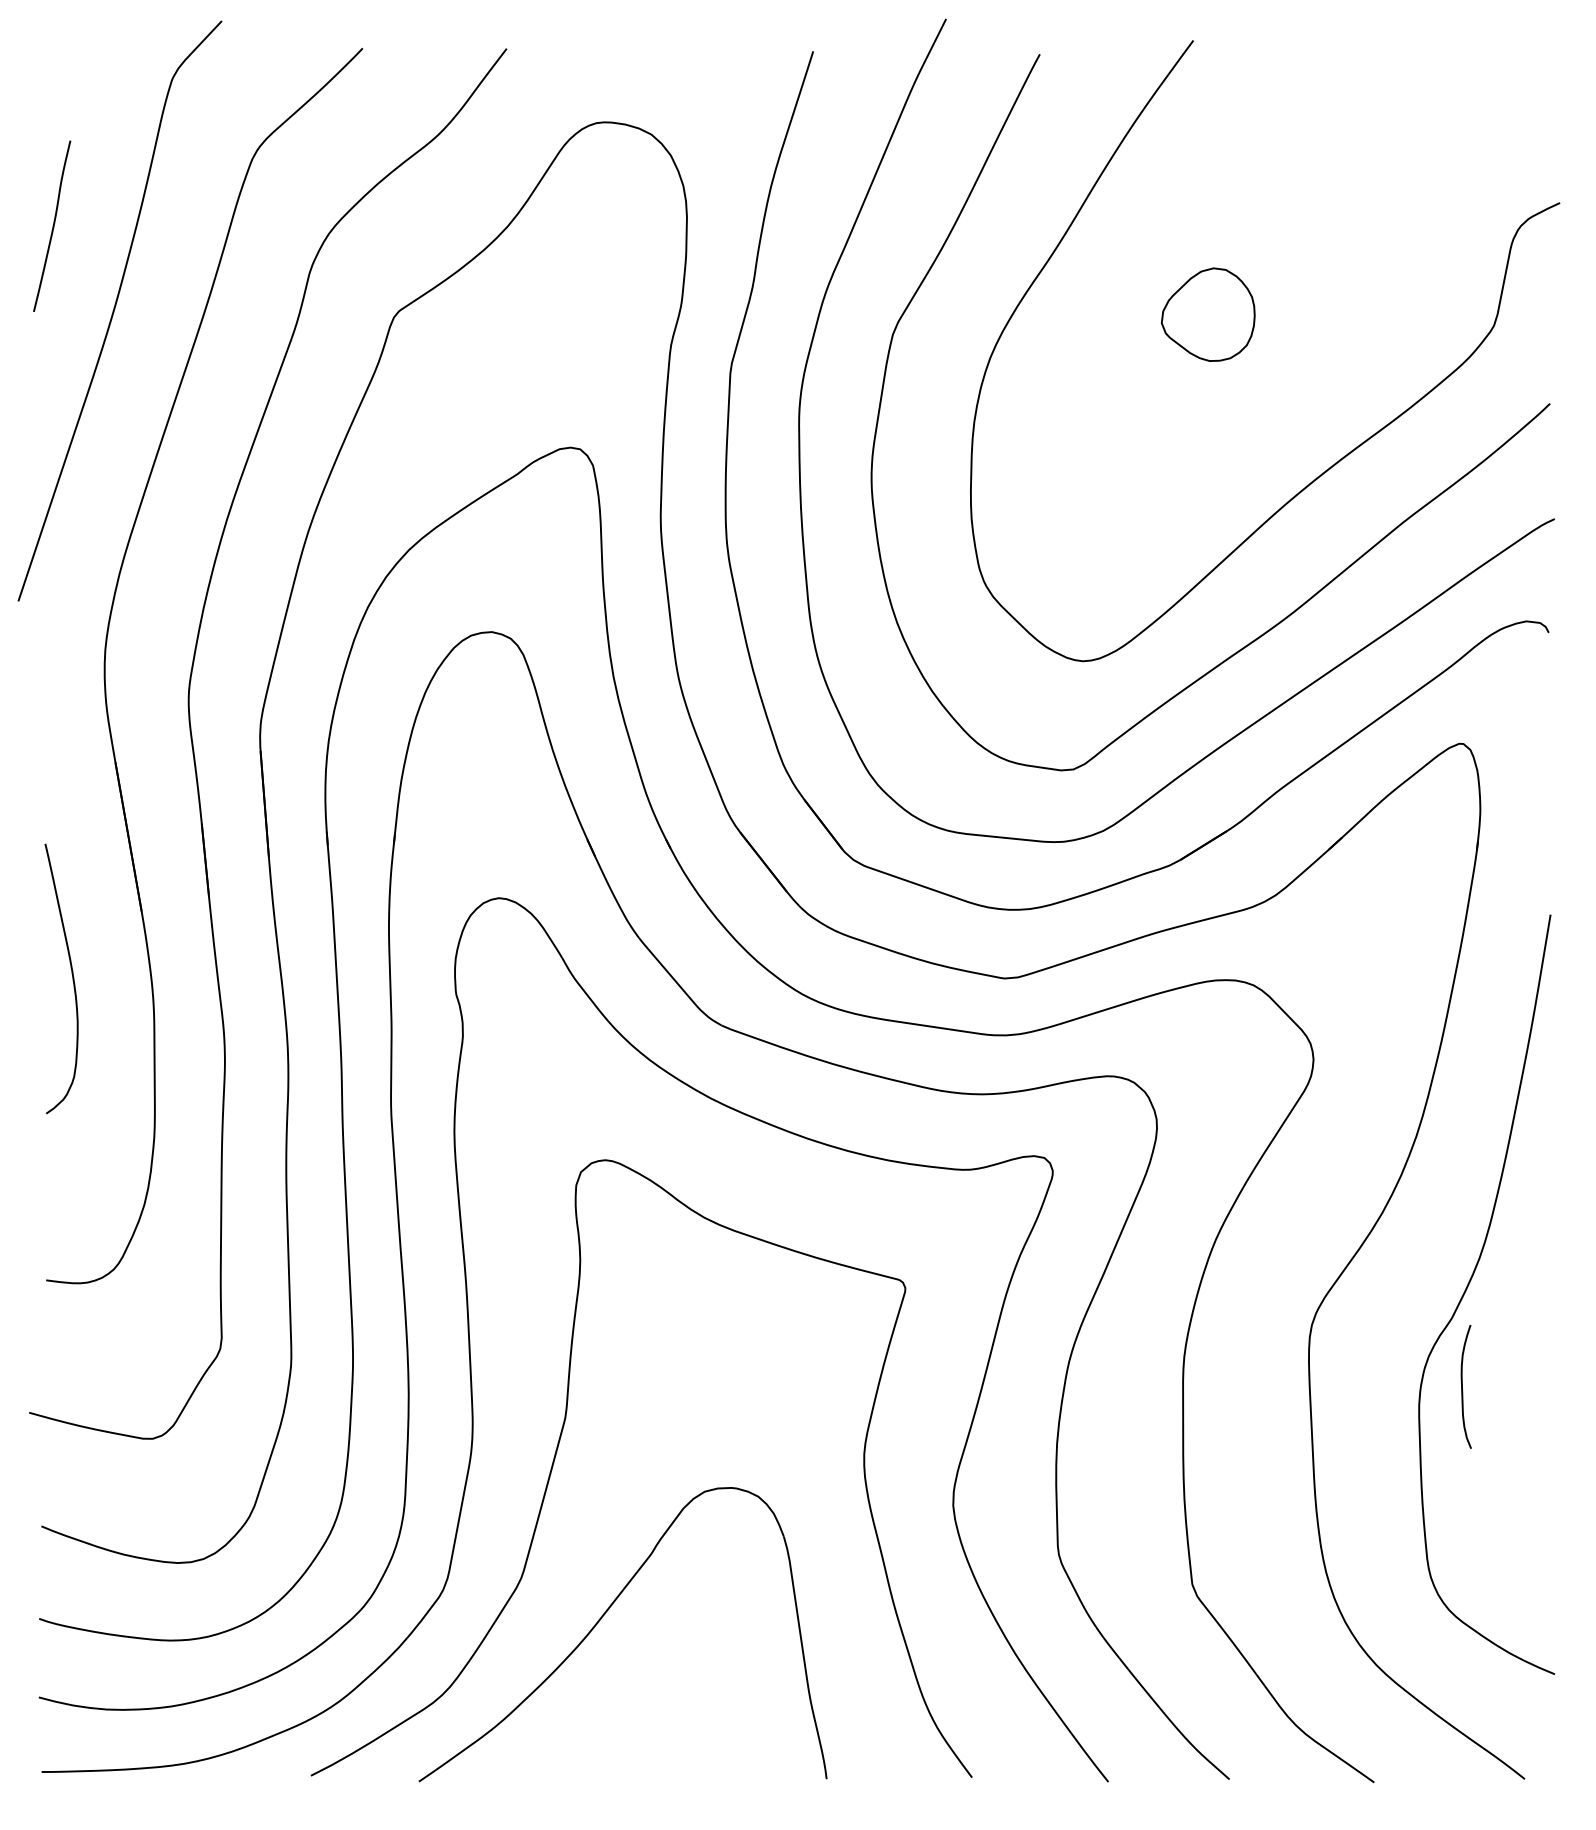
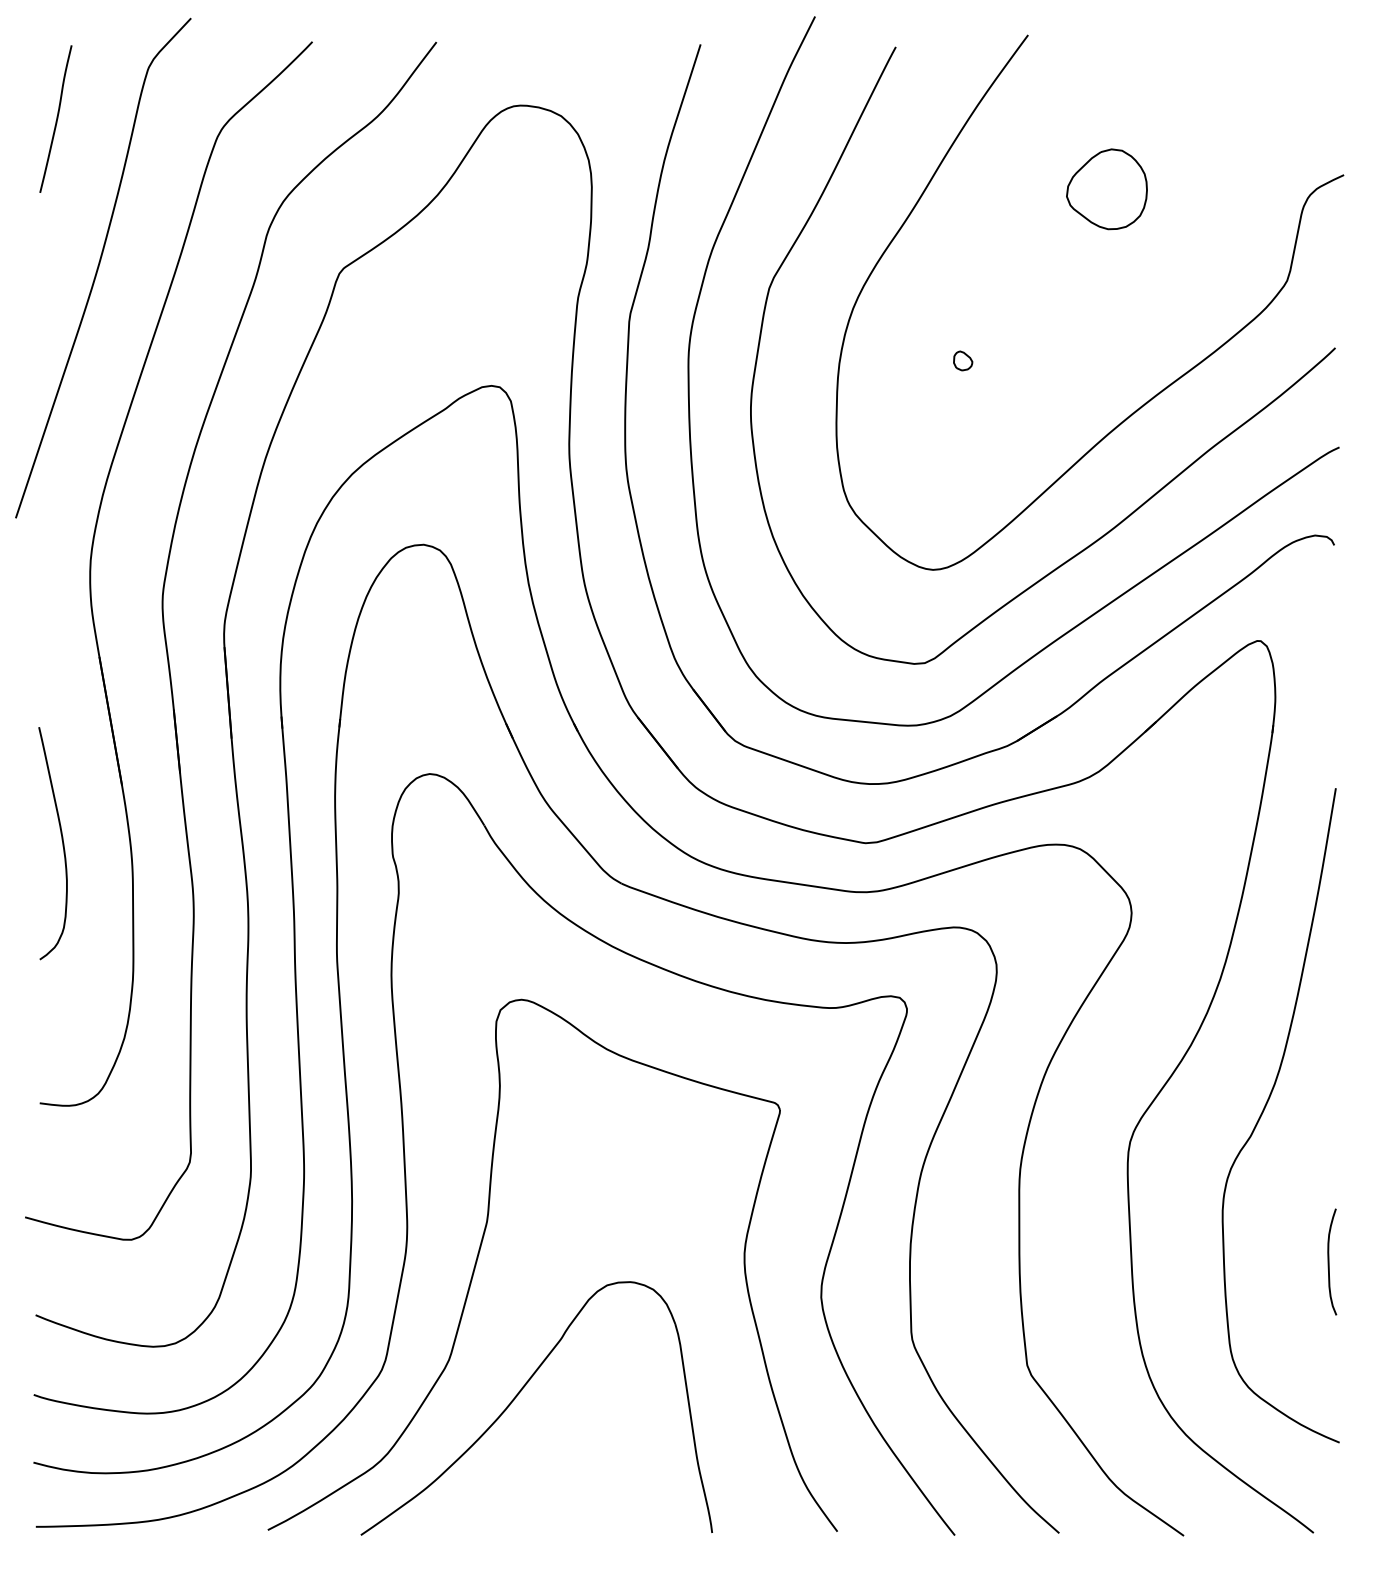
curve: (52, 225) -> (56, 118), moved
part: (1207, 314) -> (1106, 189), moved
part: (1118, 418) -> (963, 360), added
curve: (1463, 1386) -> (1329, 1261), moved

